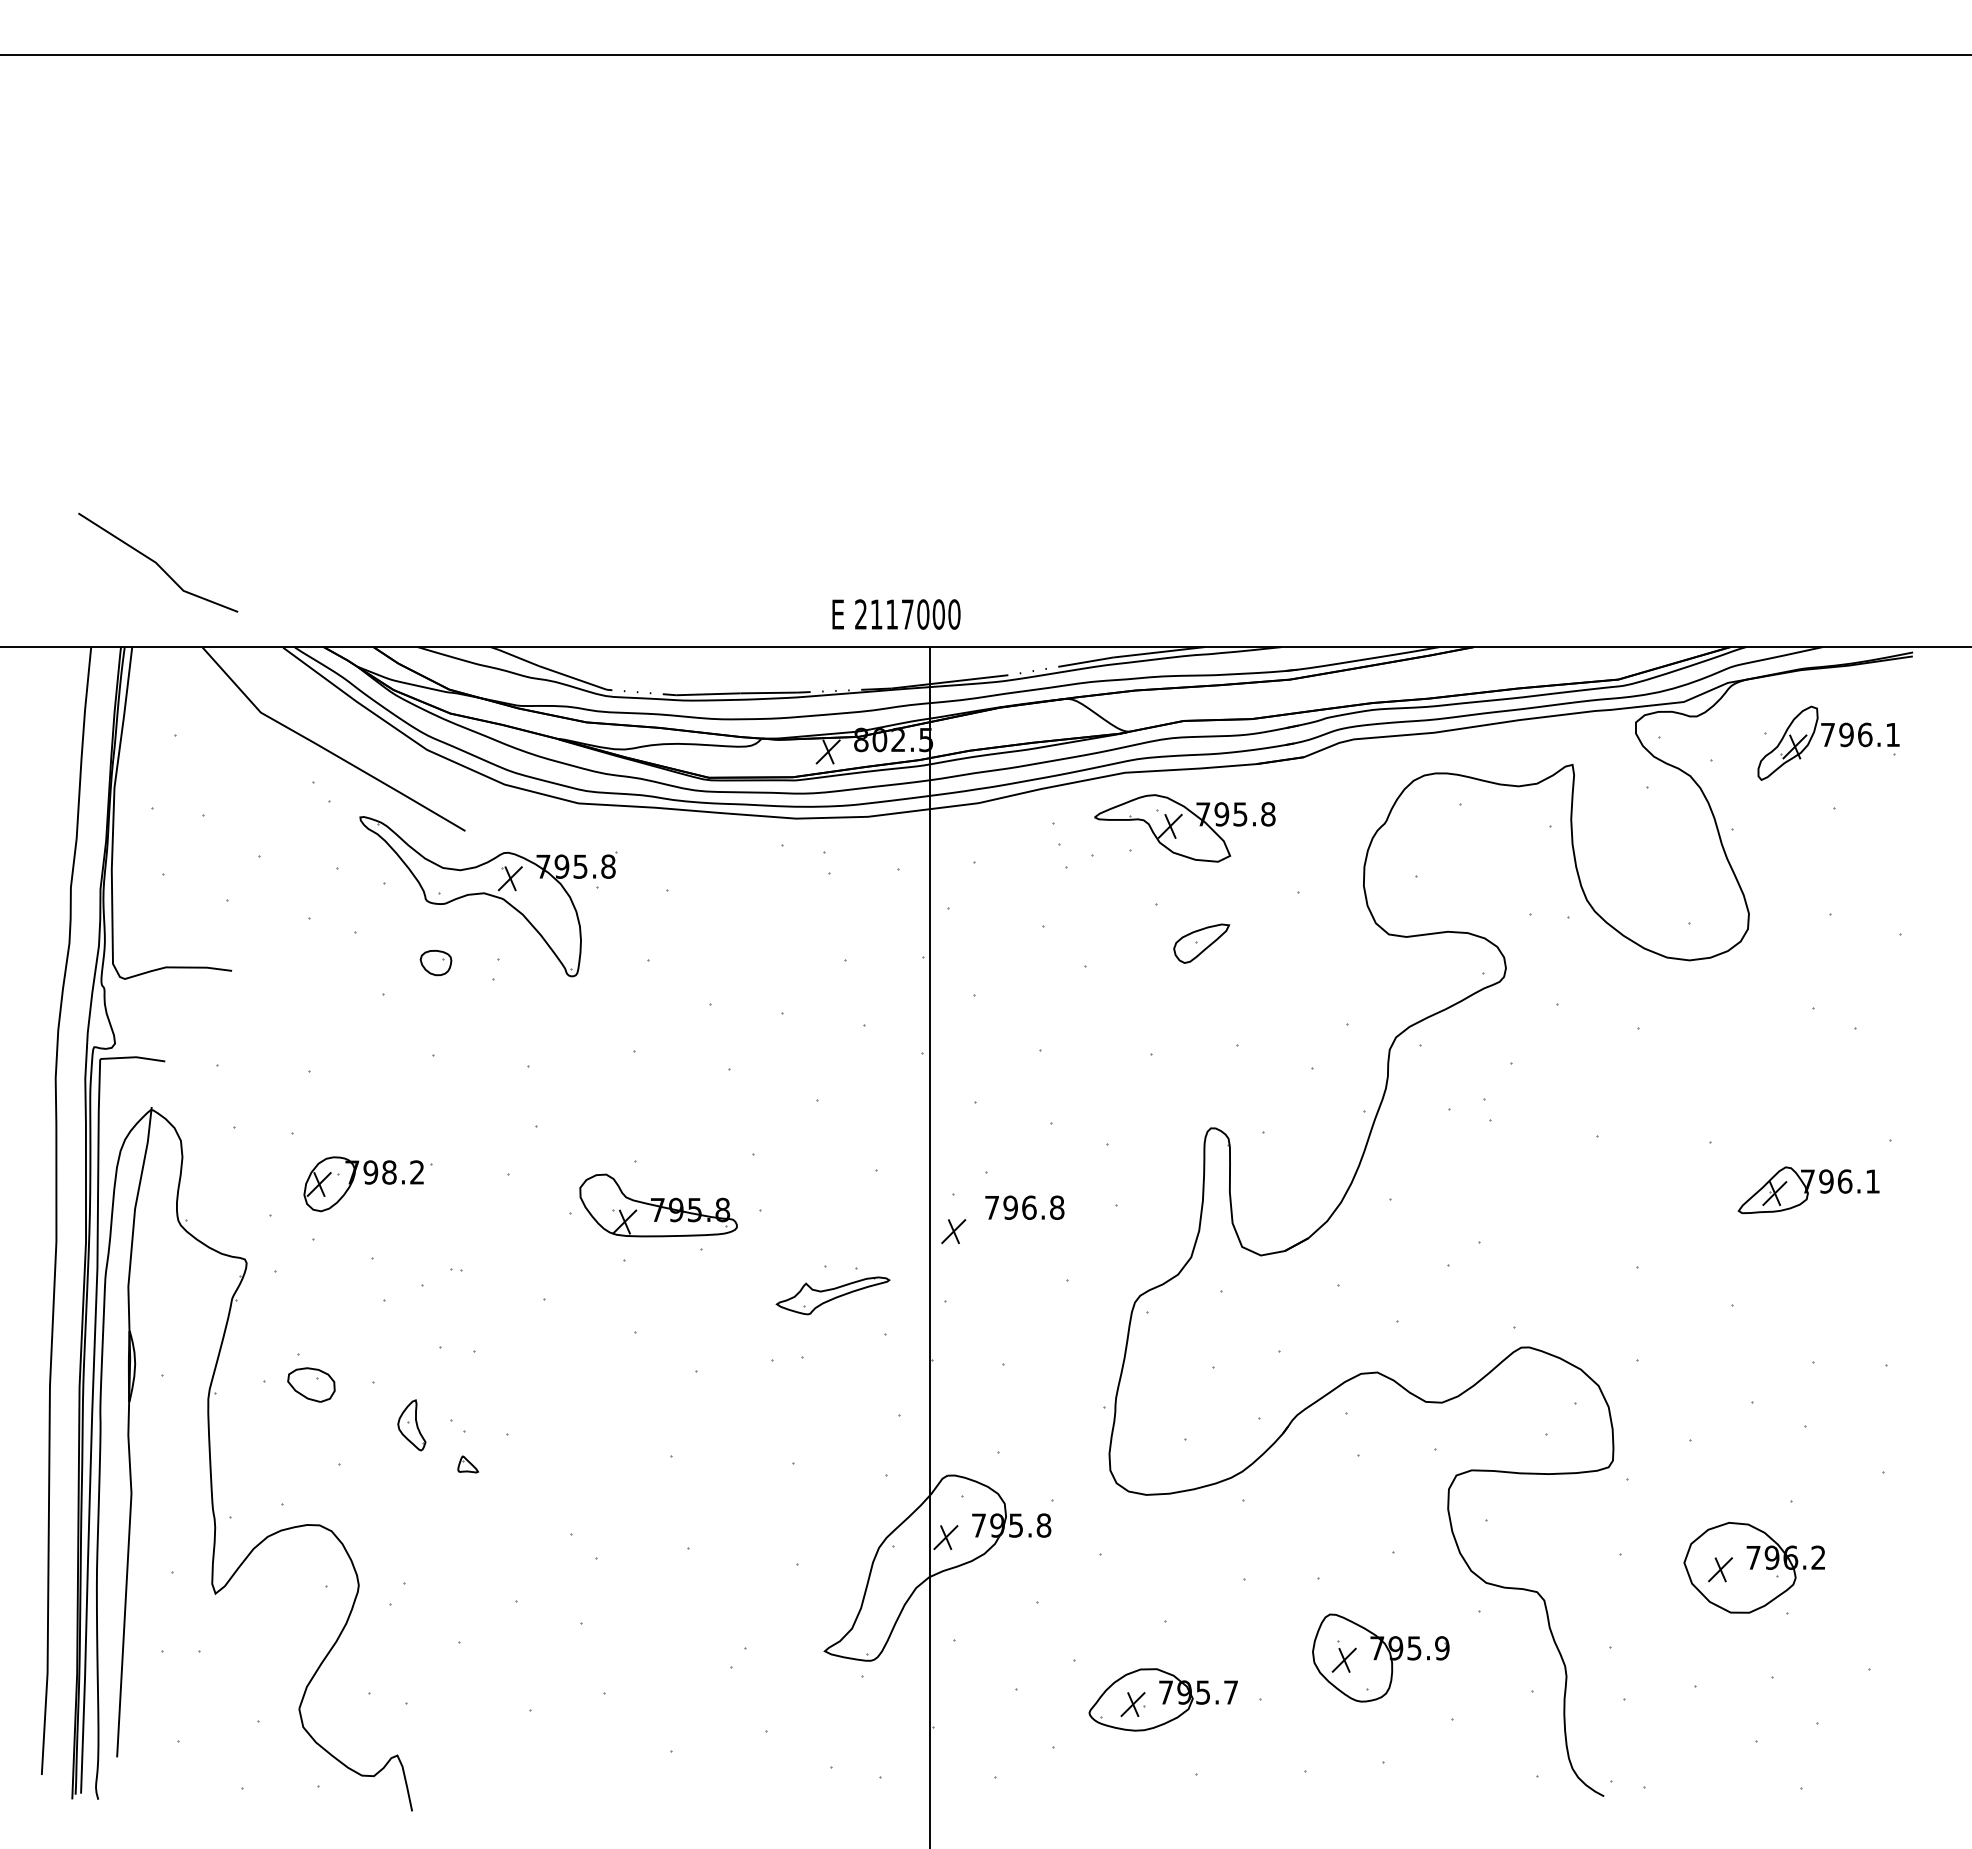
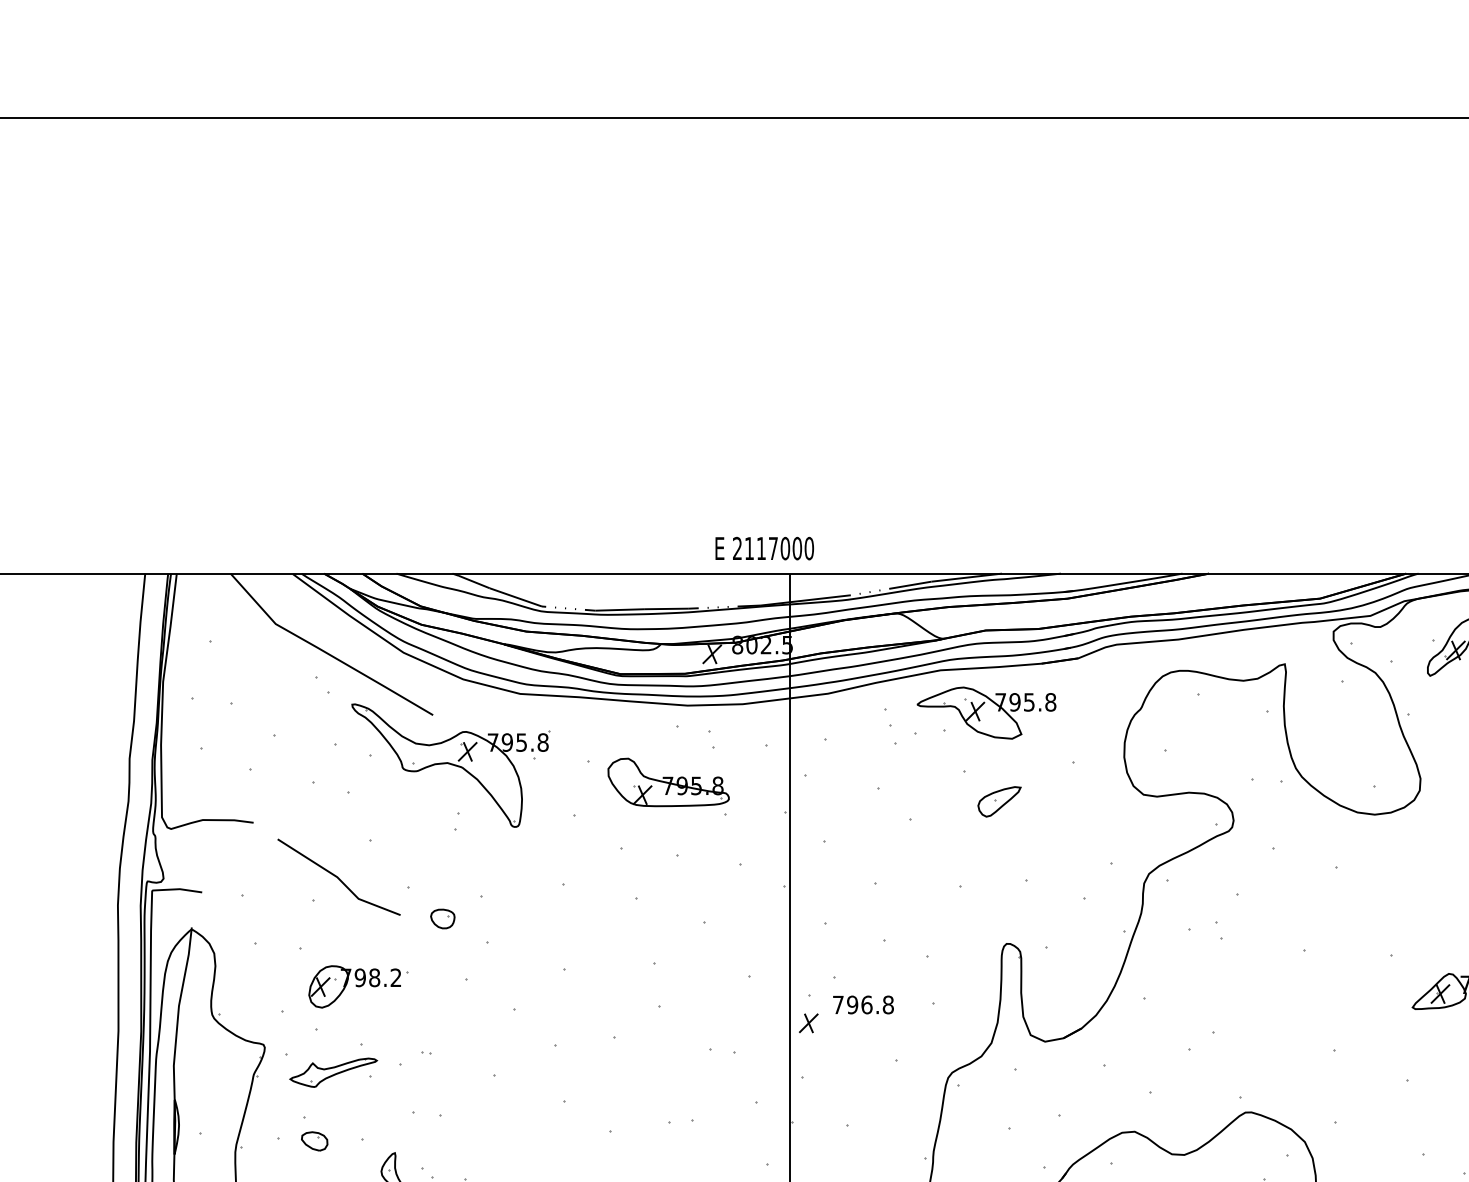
line: (157, 562) -> (338, 877), moved
part: (435, 963) -> (442, 919), moved
part: (658, 1205) -> (668, 782), moved
part: (832, 1295) -> (333, 1072), moved
part: (311, 1385) -> (314, 1141), size x0.71

